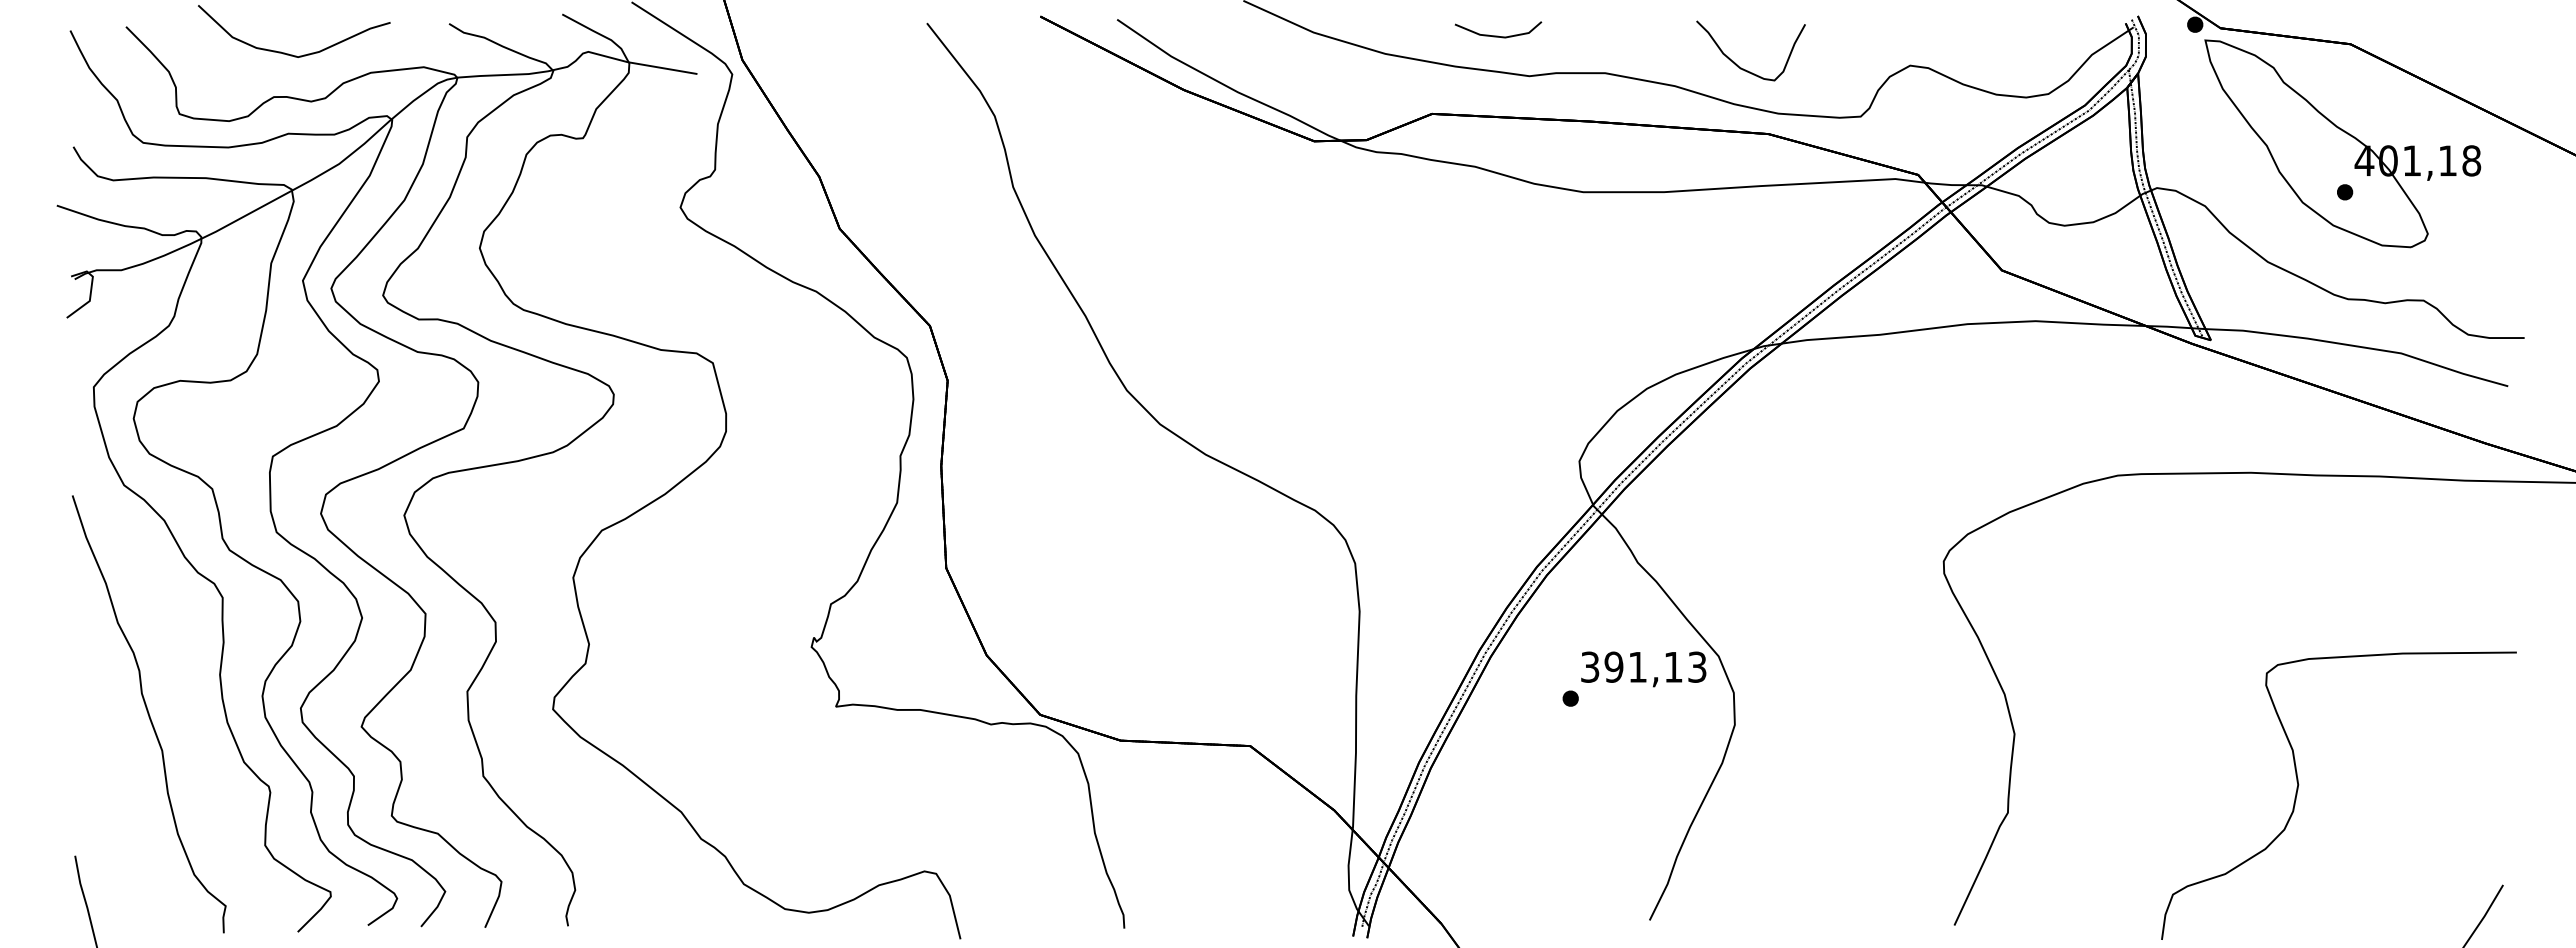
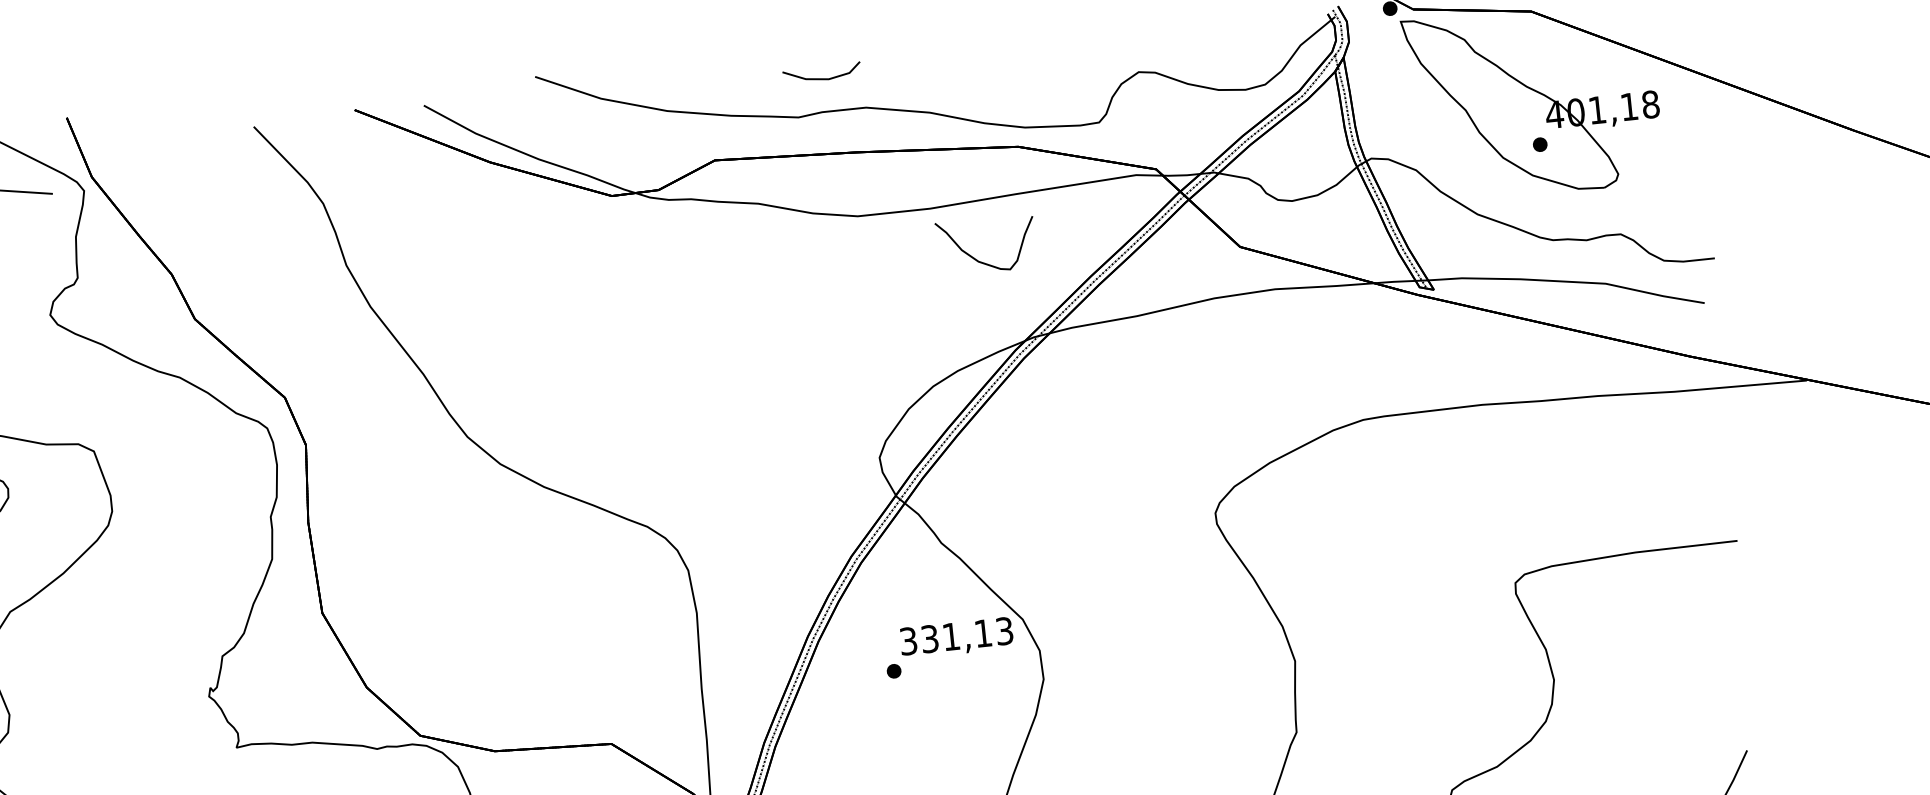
line: (1498, 35) -> (822, 78), moved
curve: (1736, 63) -> (974, 257), moved
text: (1613, 666) -> (929, 638), 391,13 -> 331,13

